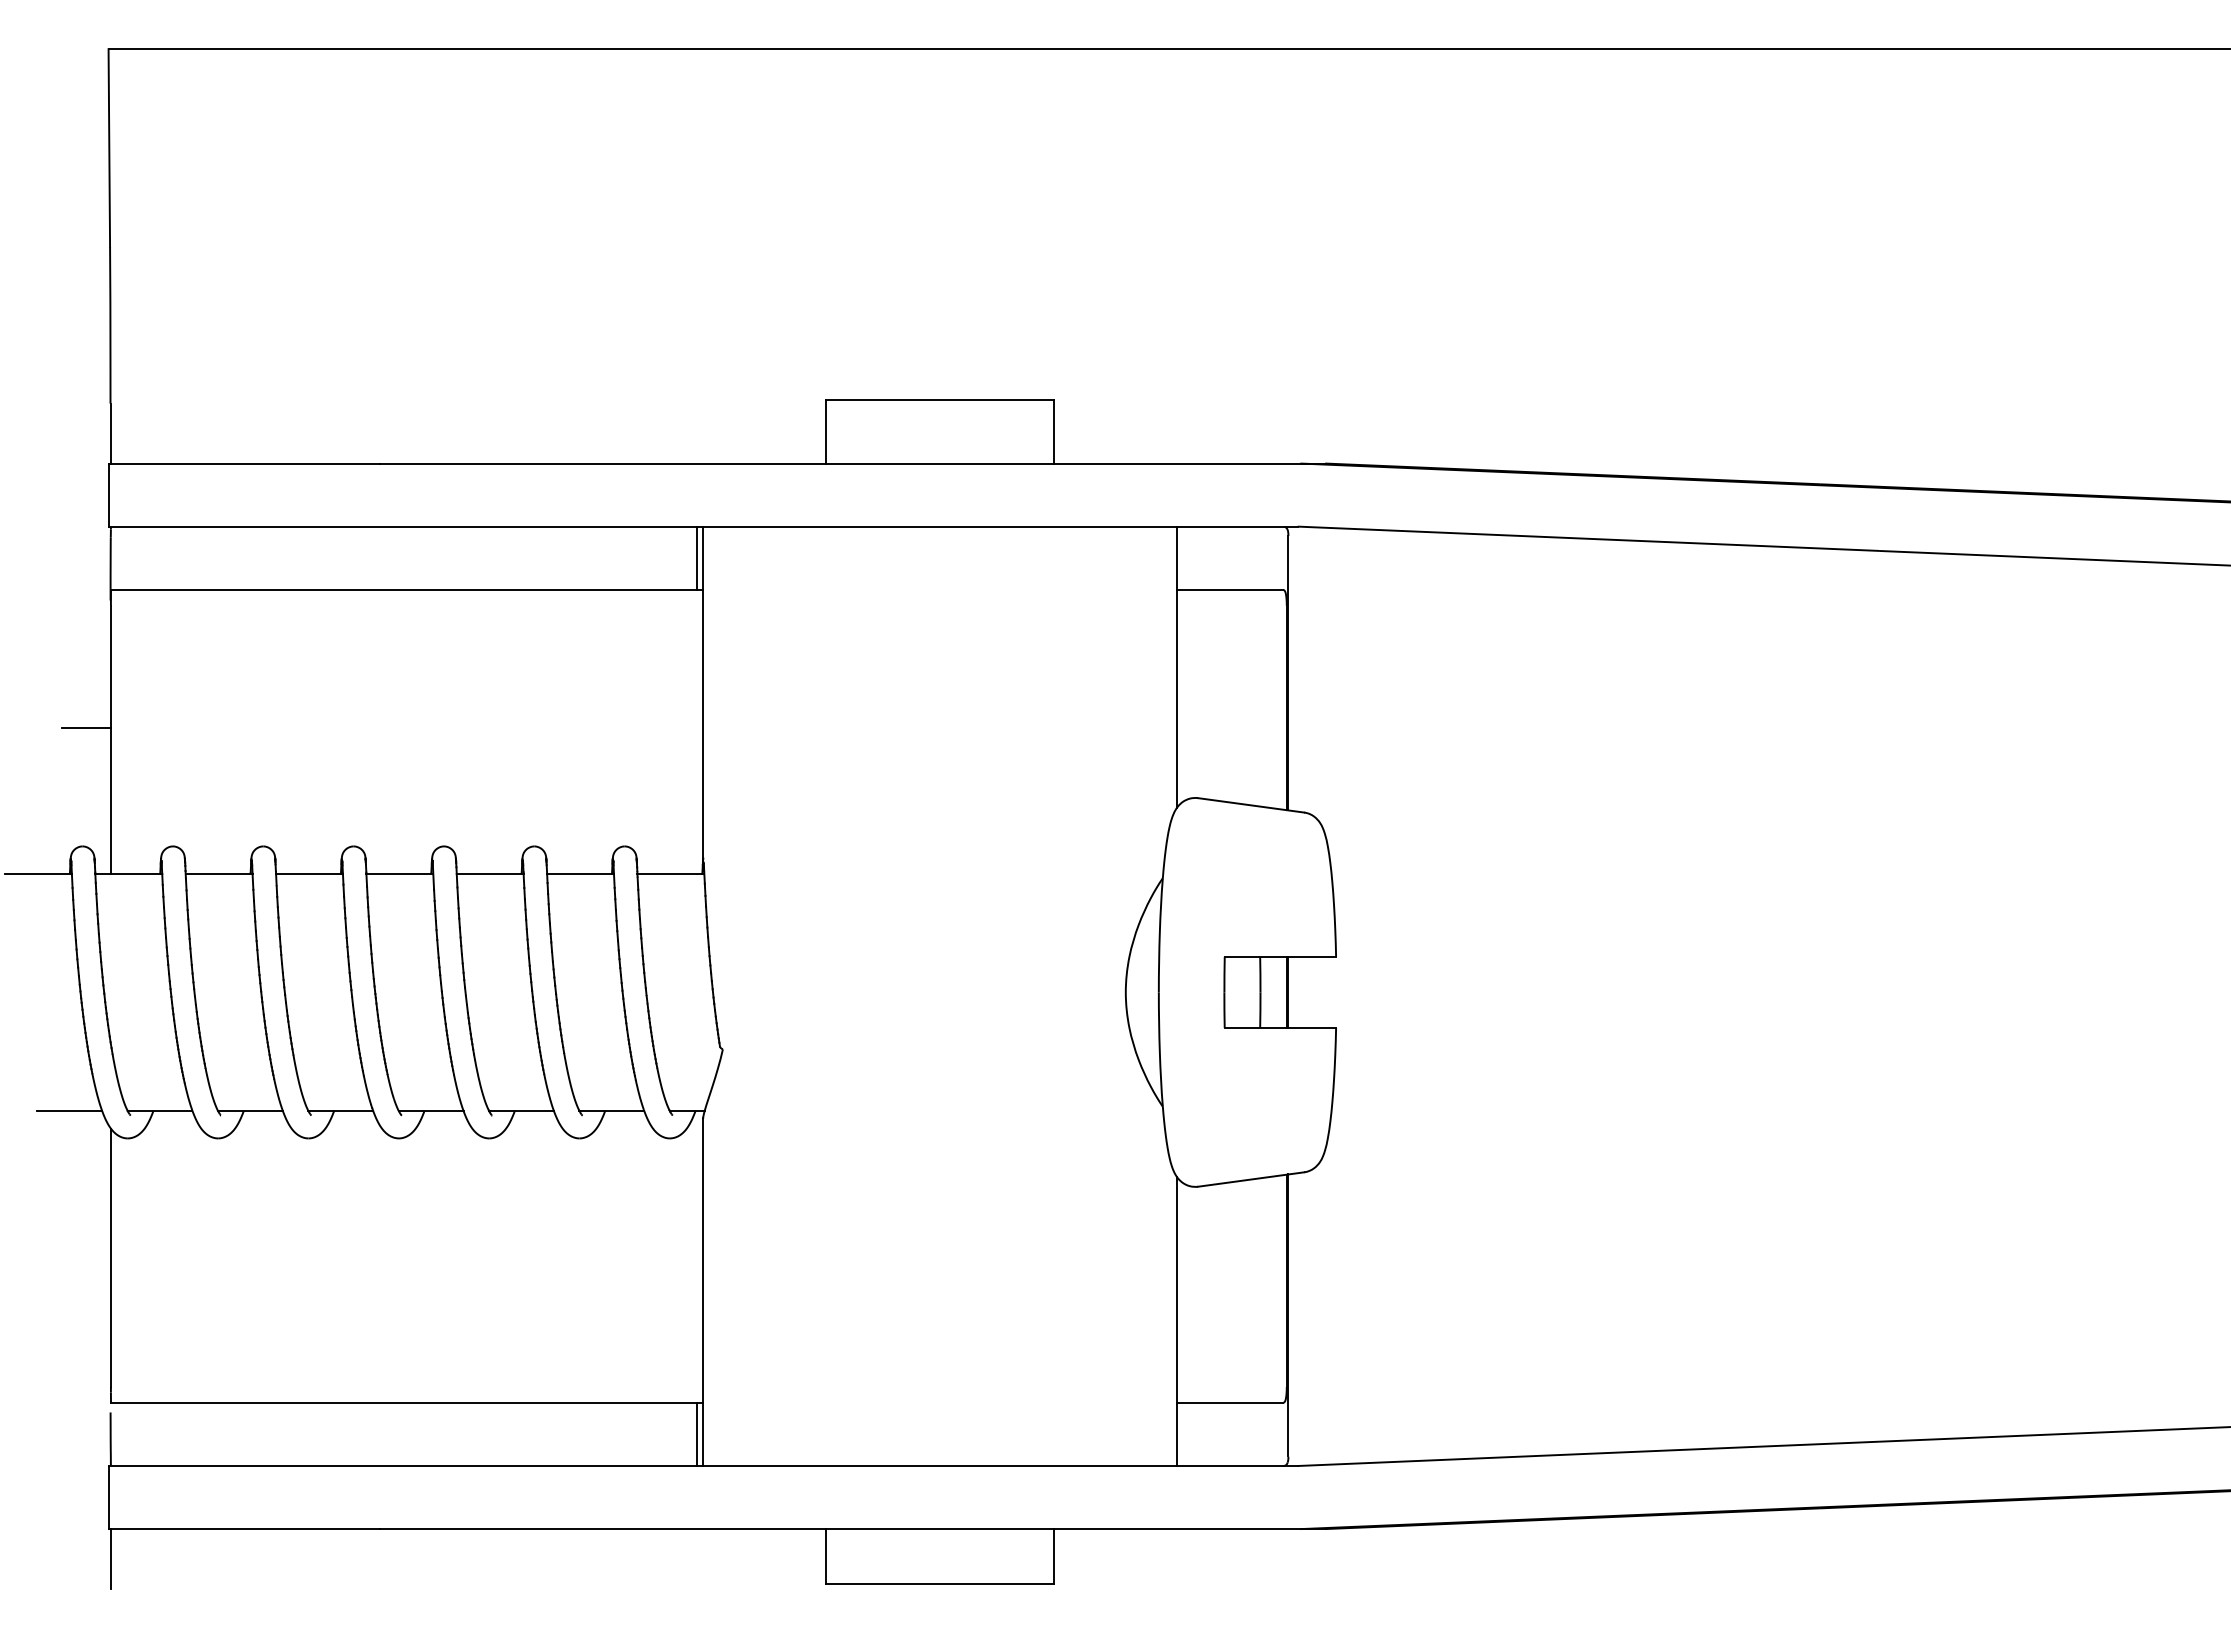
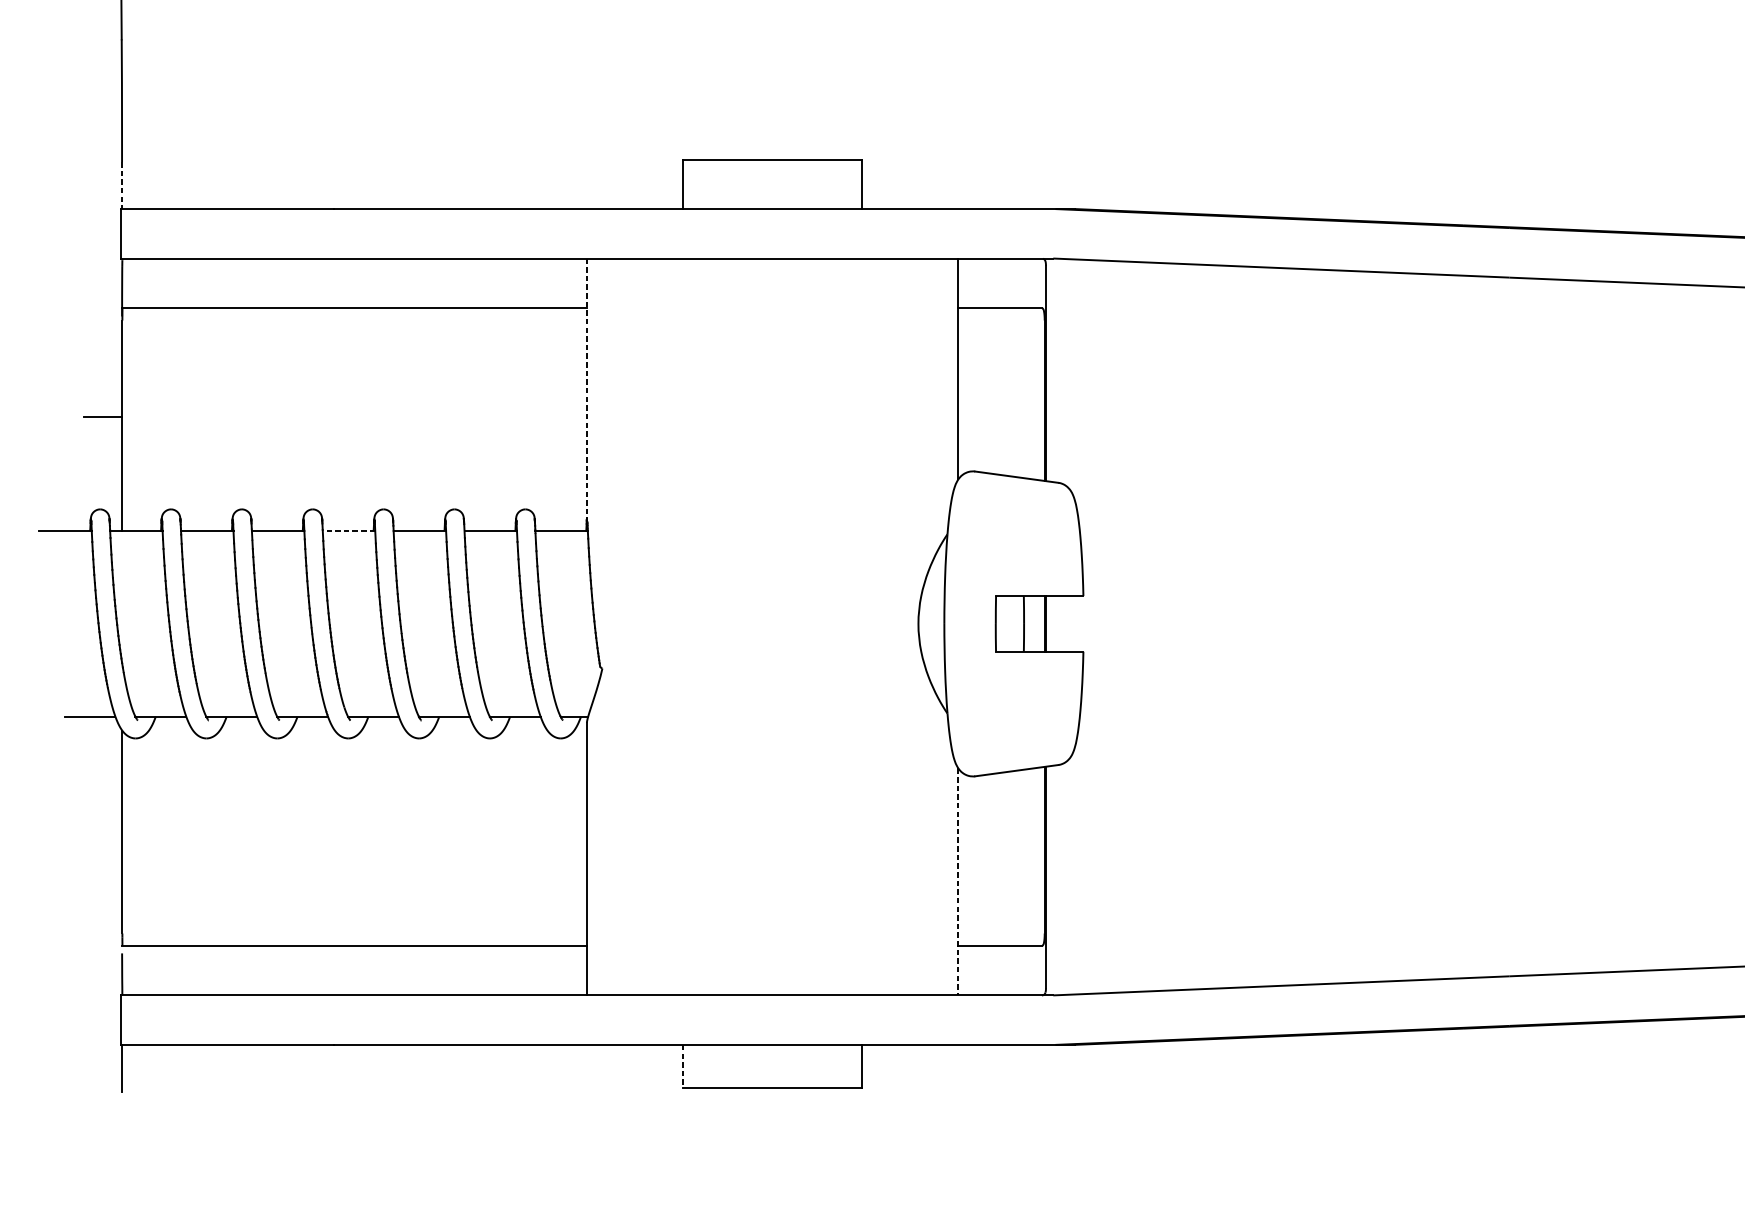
line: (110, 433) -> (122, 185), solid -> dashed
line: (697, 557) -> (582, 282), removed
line: (703, 696) -> (587, 391), solid -> dashed
line: (399, 874) -> (348, 531), solid -> dashed
line: (1176, 1321) -> (958, 882), solid -> dashed
line: (697, 1434) -> (582, 970), removed
line: (825, 1556) -> (682, 1066), solid -> dashed

